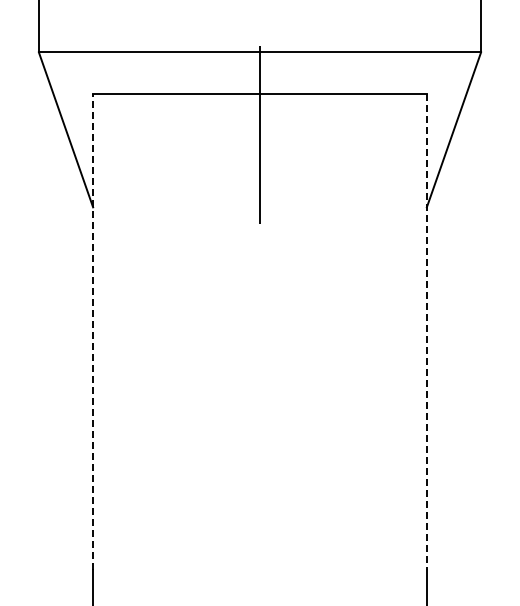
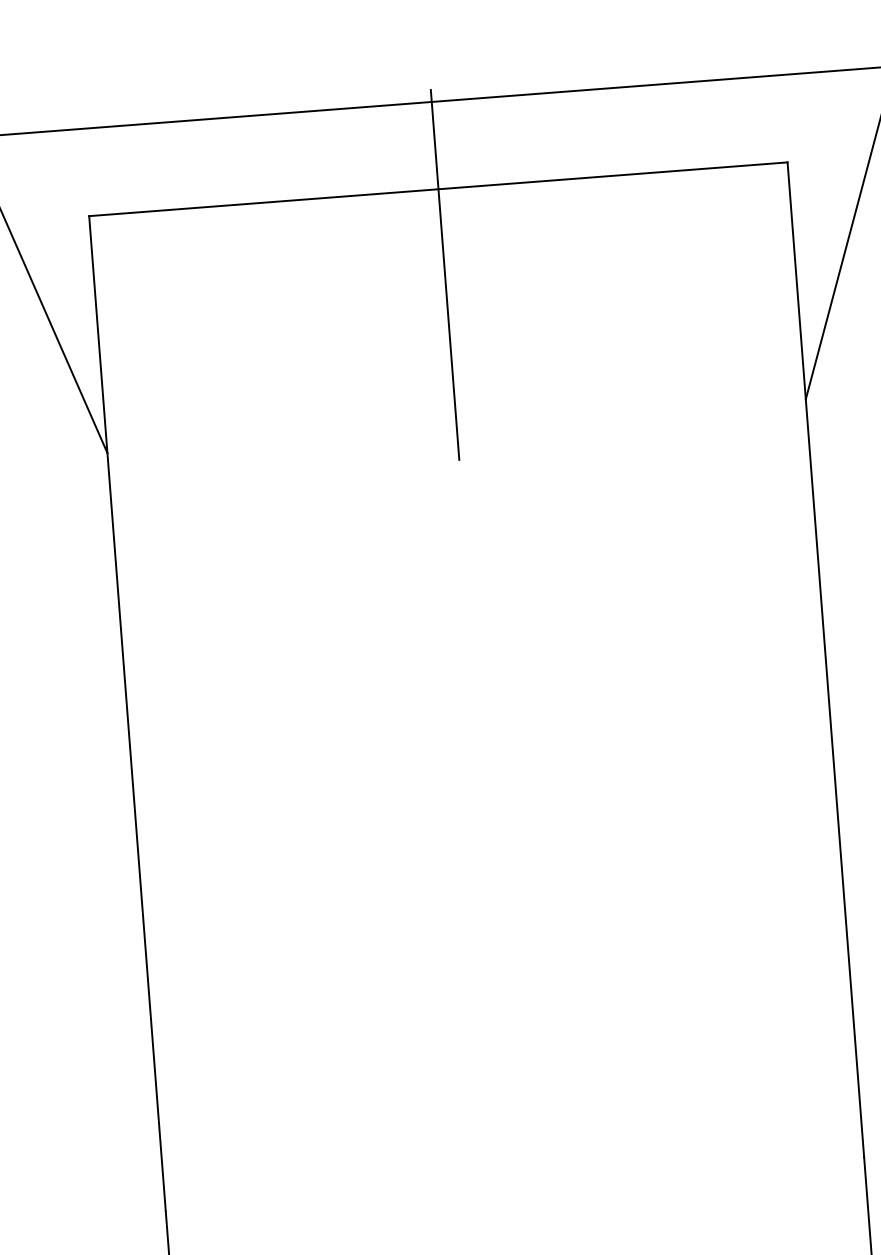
line: (93, 331) -> (128, 712), dashed -> solid
line: (426, 331) -> (825, 659), dashed -> solid

